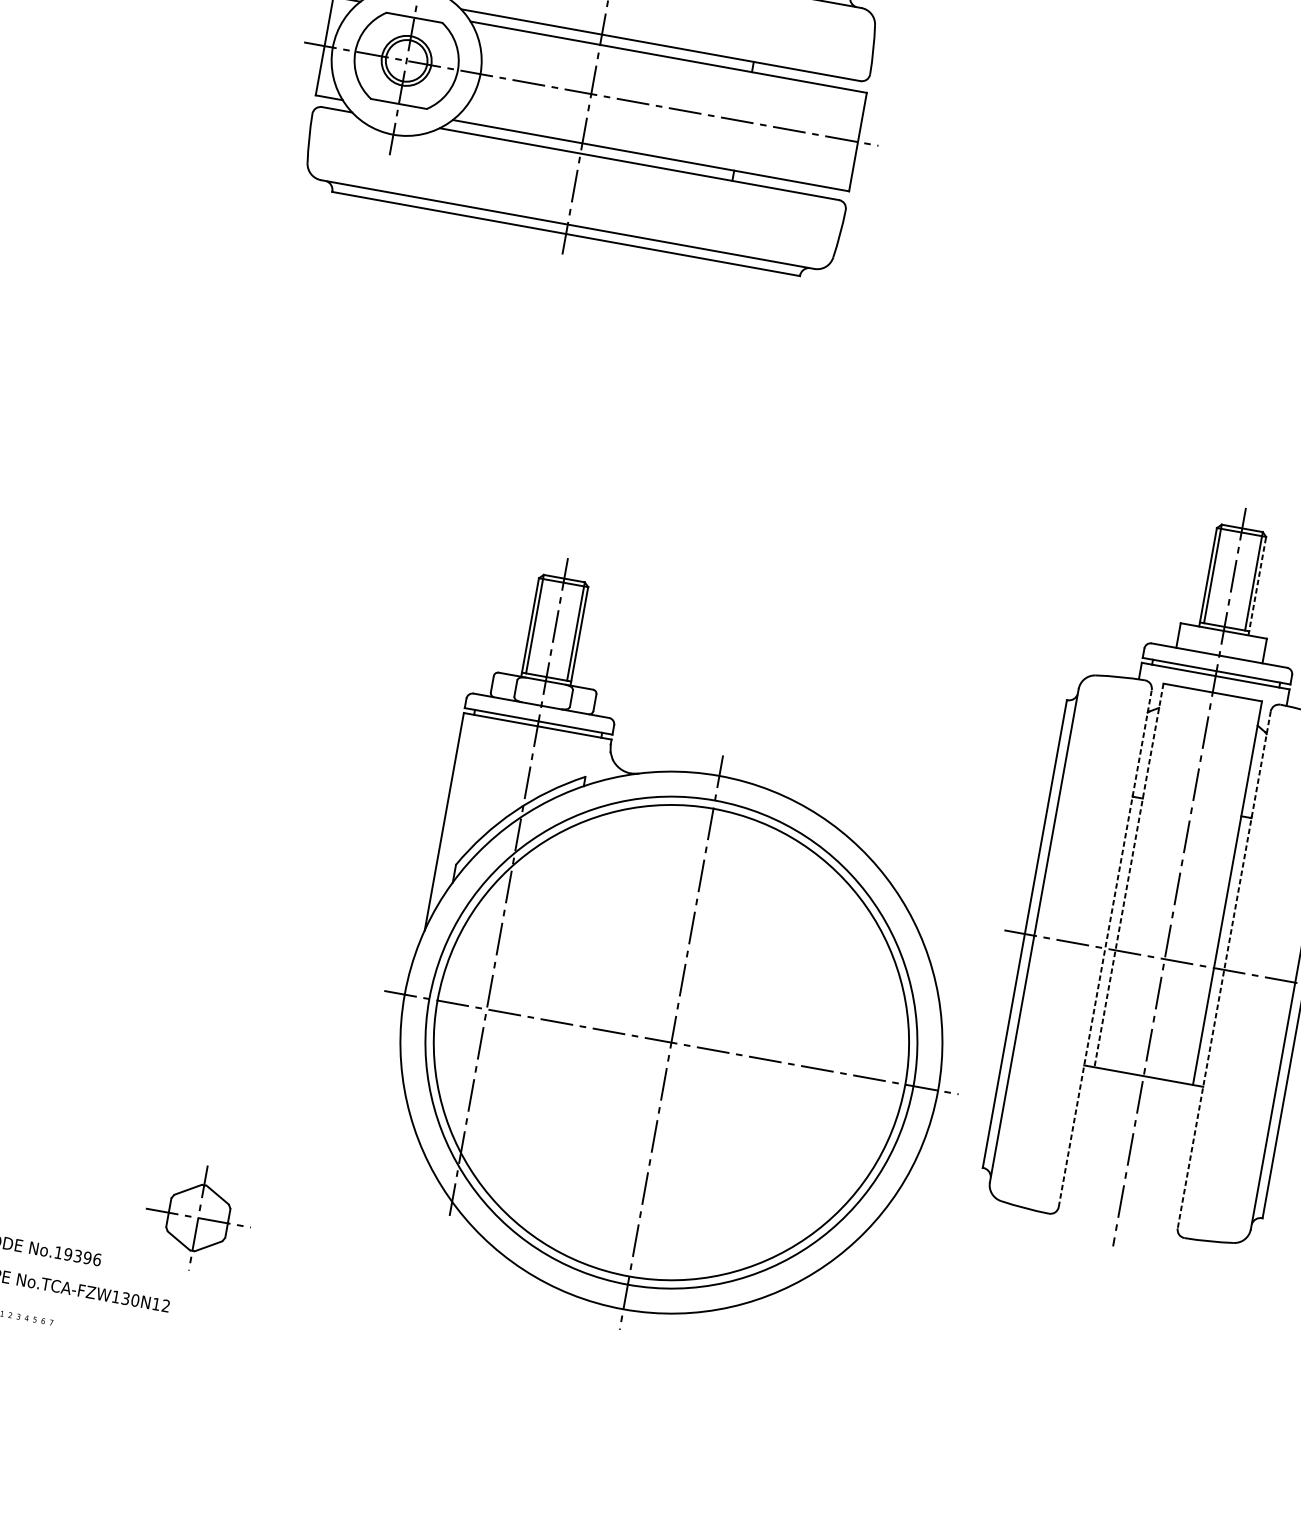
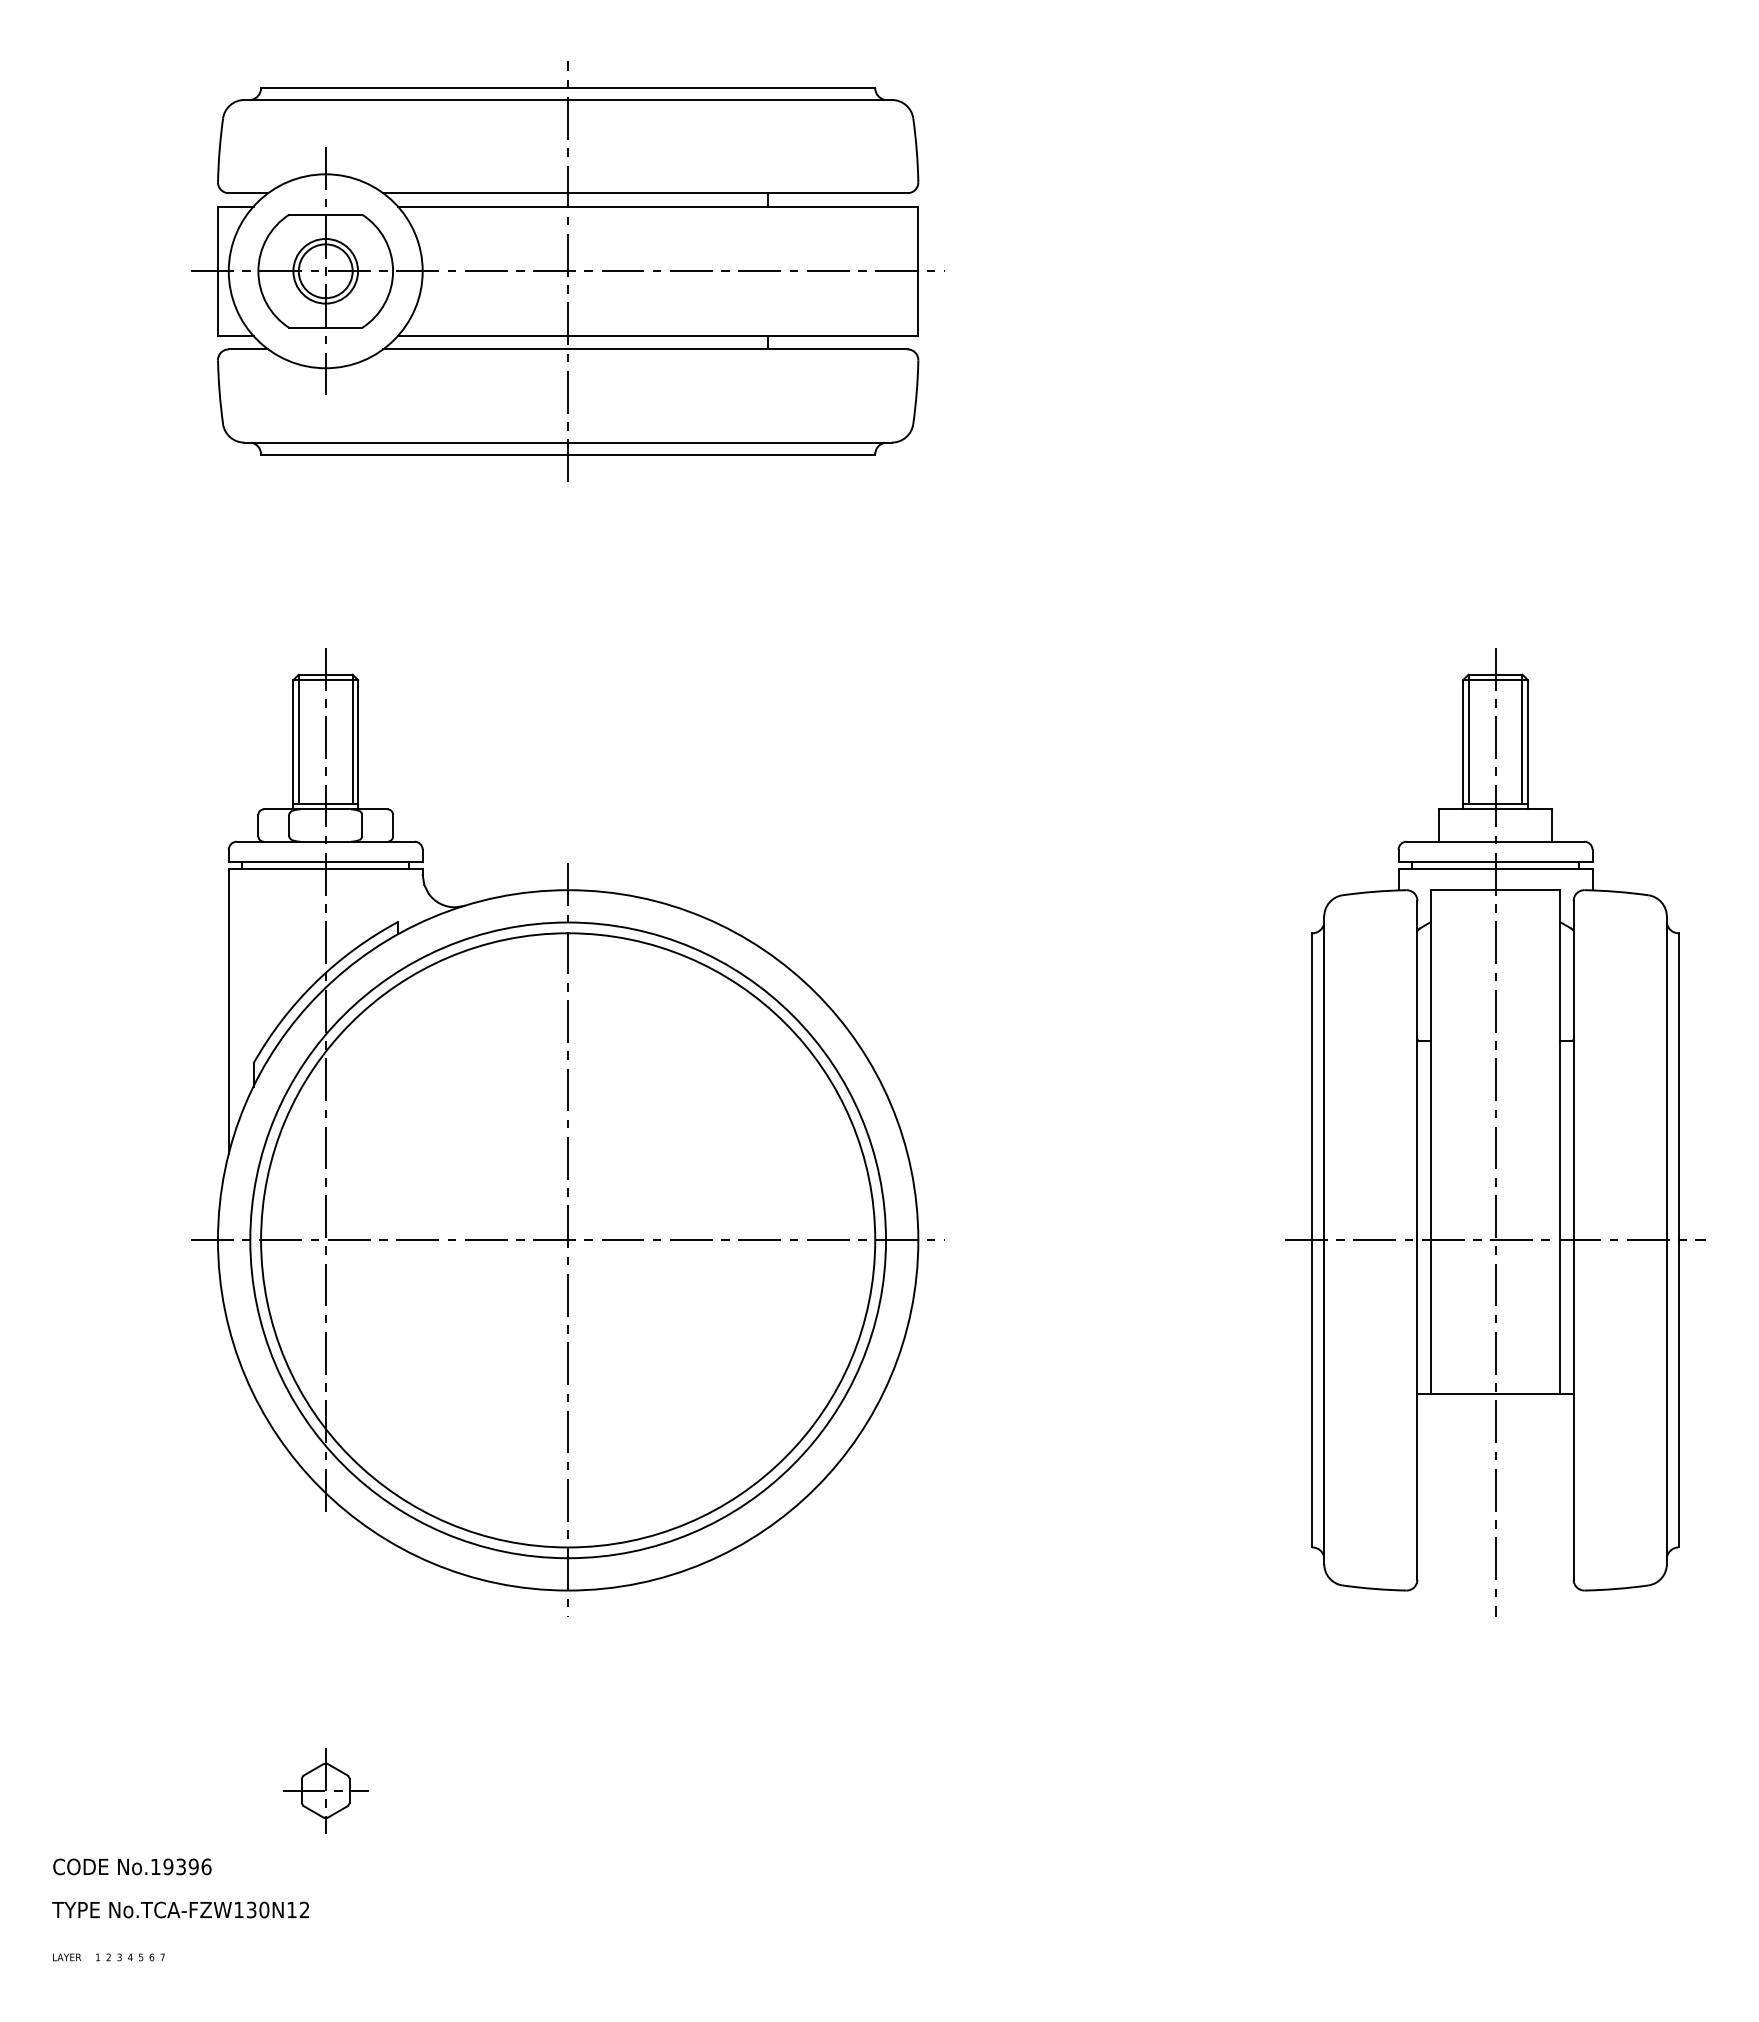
line: (1257, 585) -> (1527, 744), dashed -> solid
line: (1128, 875) -> (1430, 1142), dashed -> solid
line: (1105, 947) -> (1417, 1239), dashed -> solid
part: (685, 960) -> (567, 1132), moved
line: (1224, 969) -> (1573, 1240), dashed -> solid
part: (198, 1217) -> (325, 1790), size x0.62

